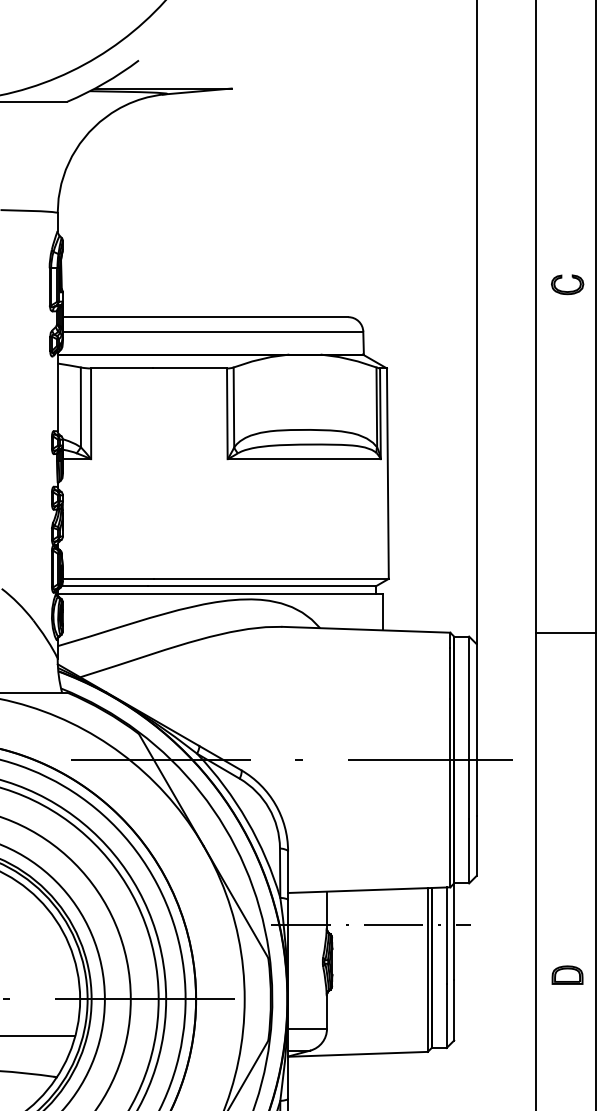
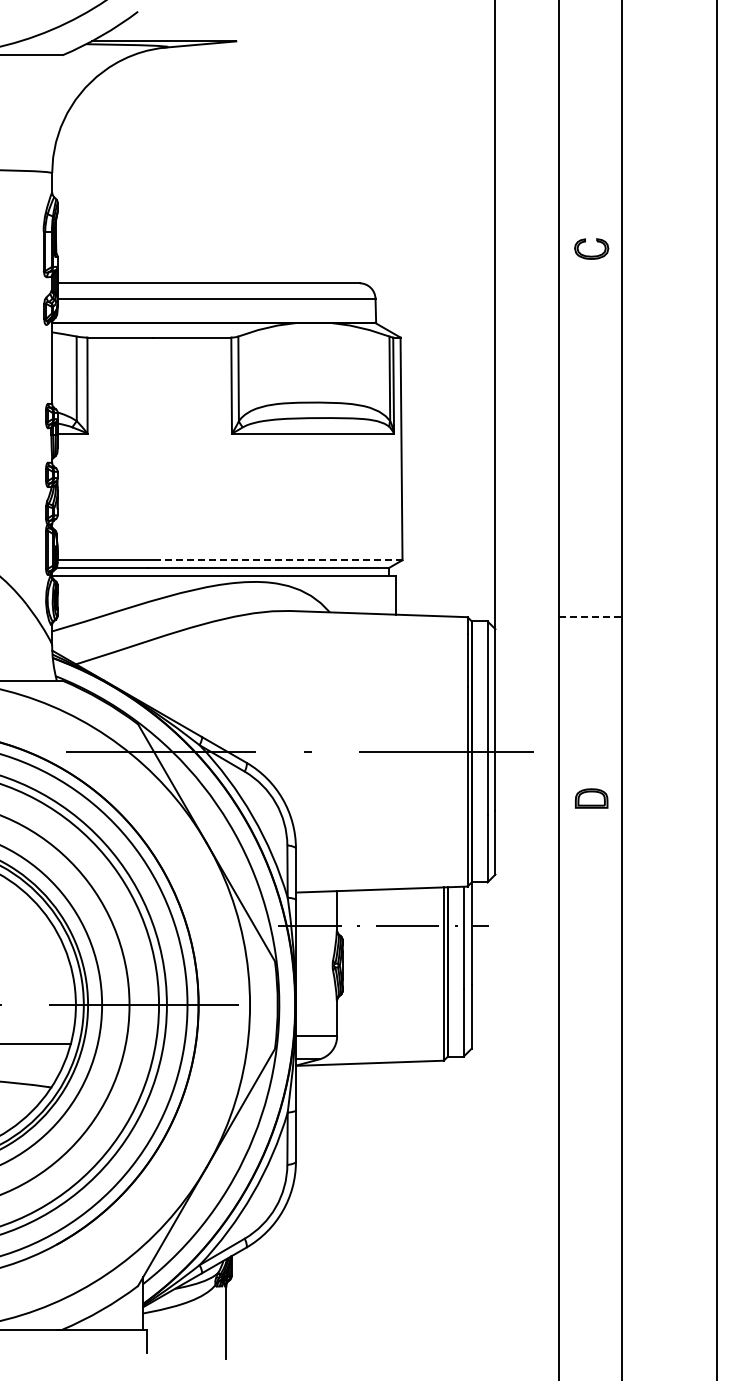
line: (270, 579) -> (277, 560), solid -> dashed
line: (566, 633) -> (590, 617), solid -> dashed
part: (567, 975) -> (591, 798), moved

